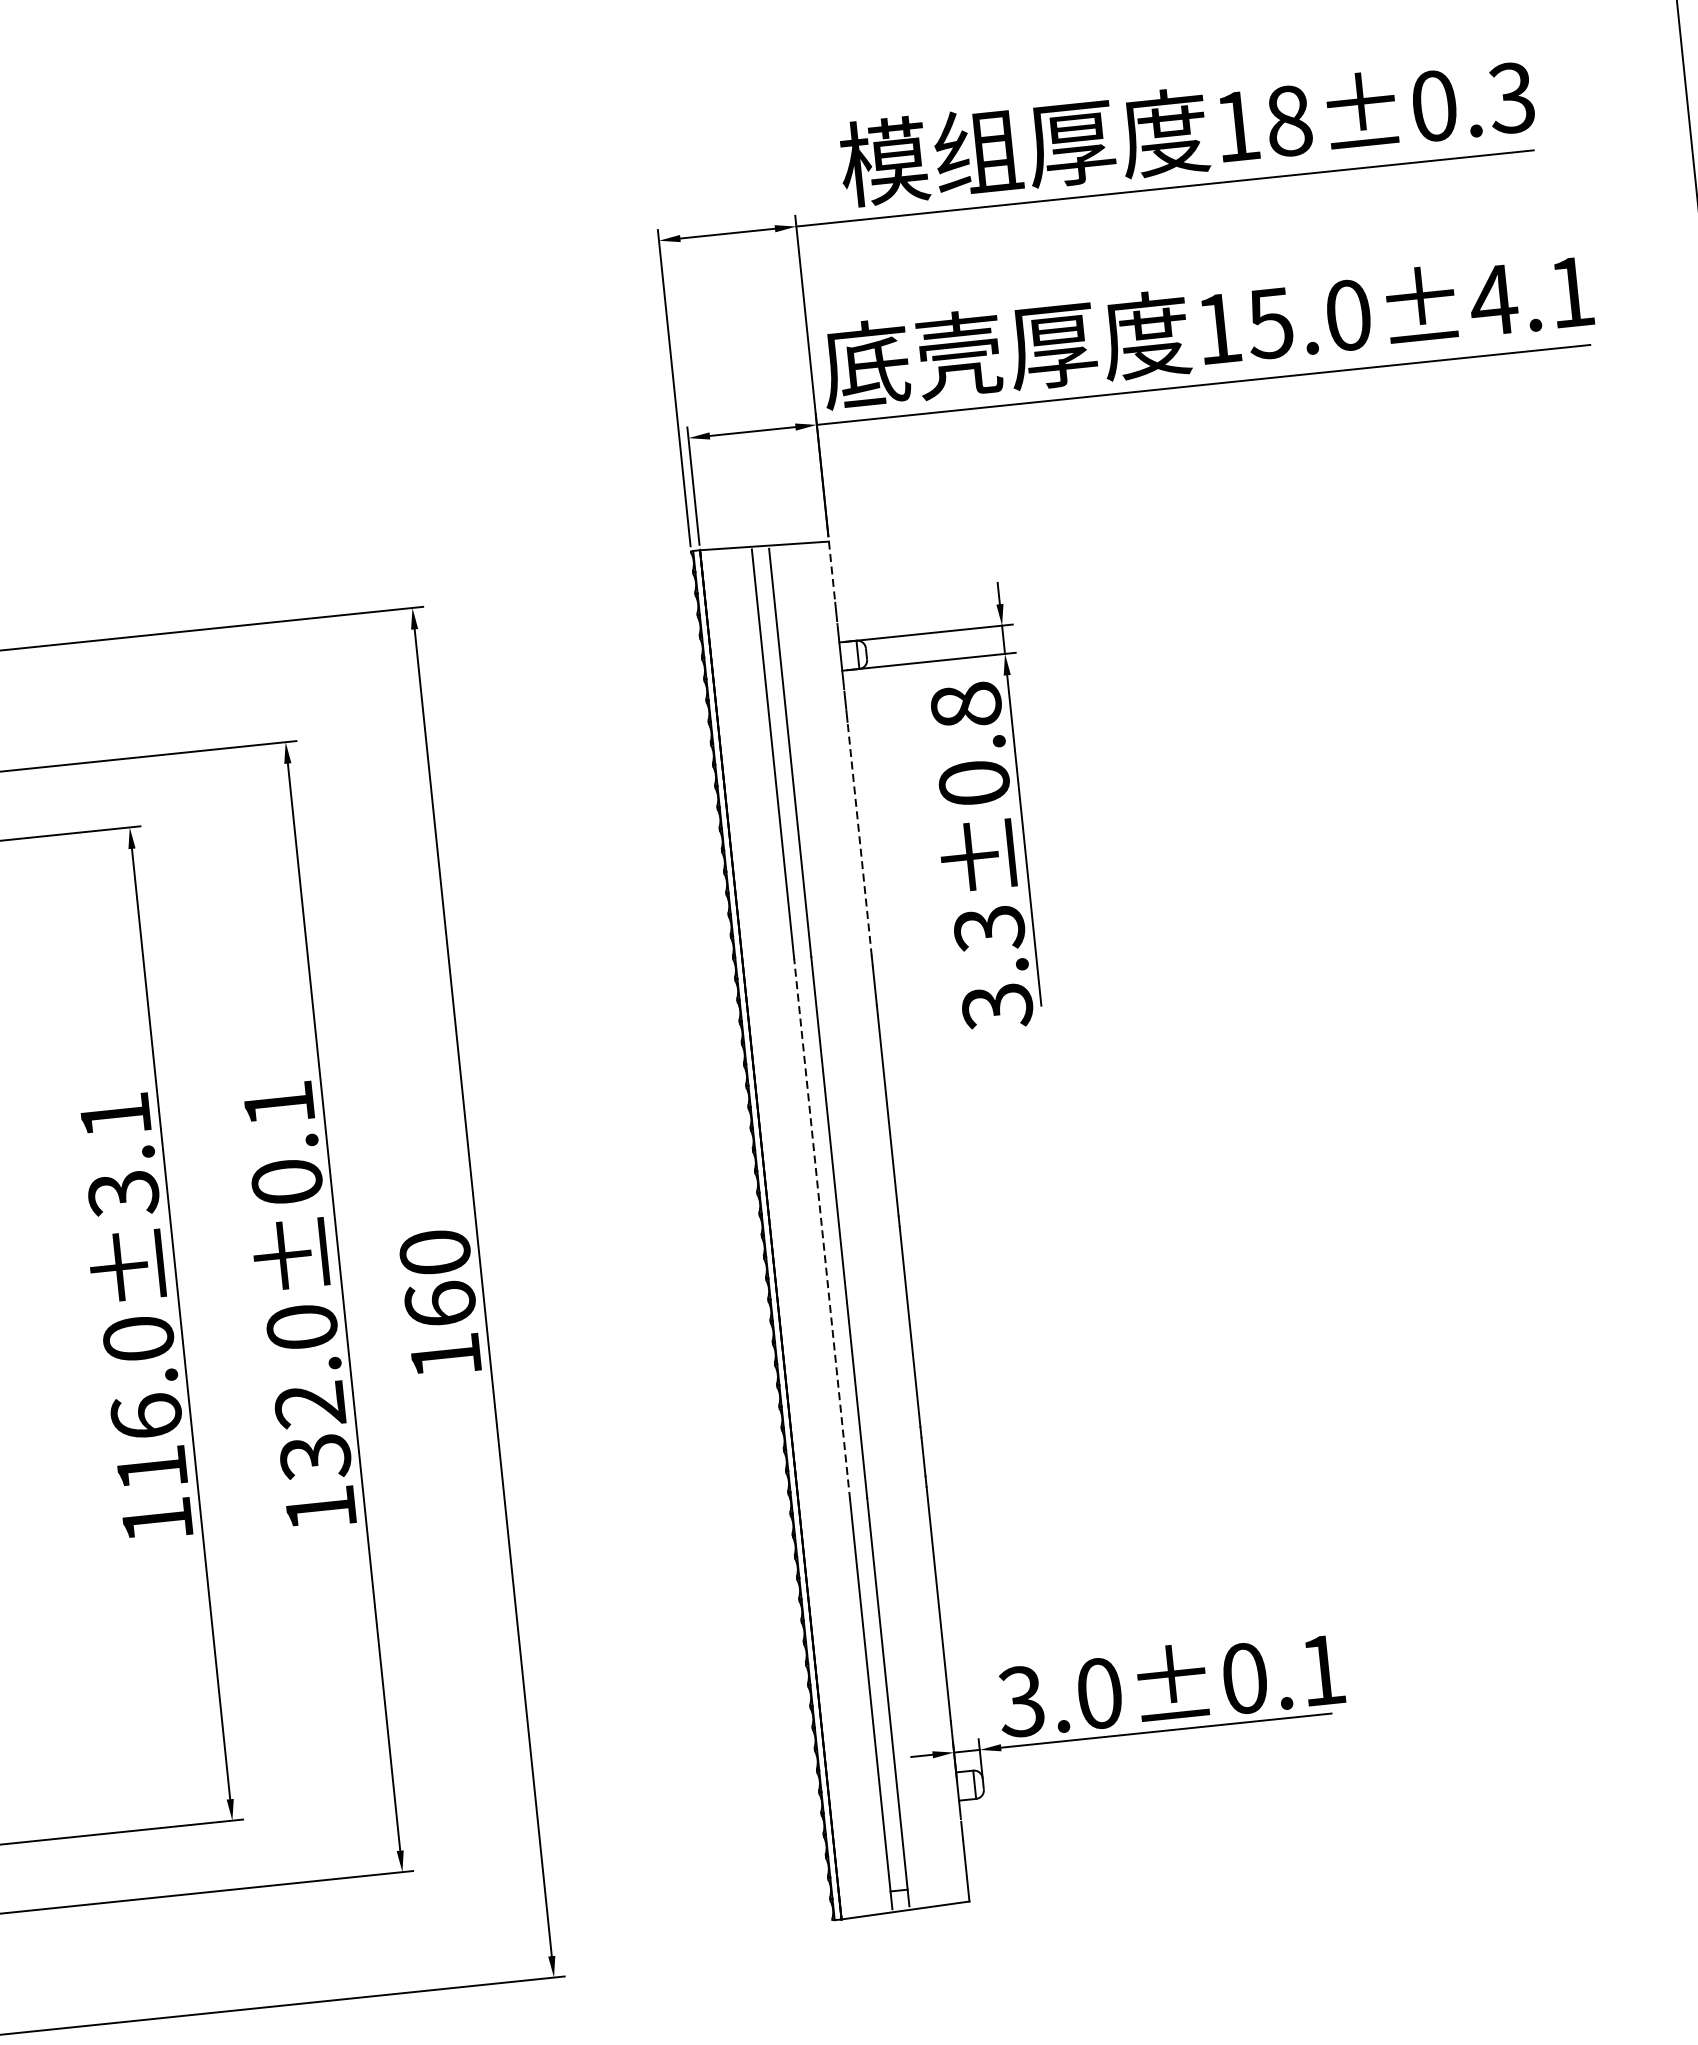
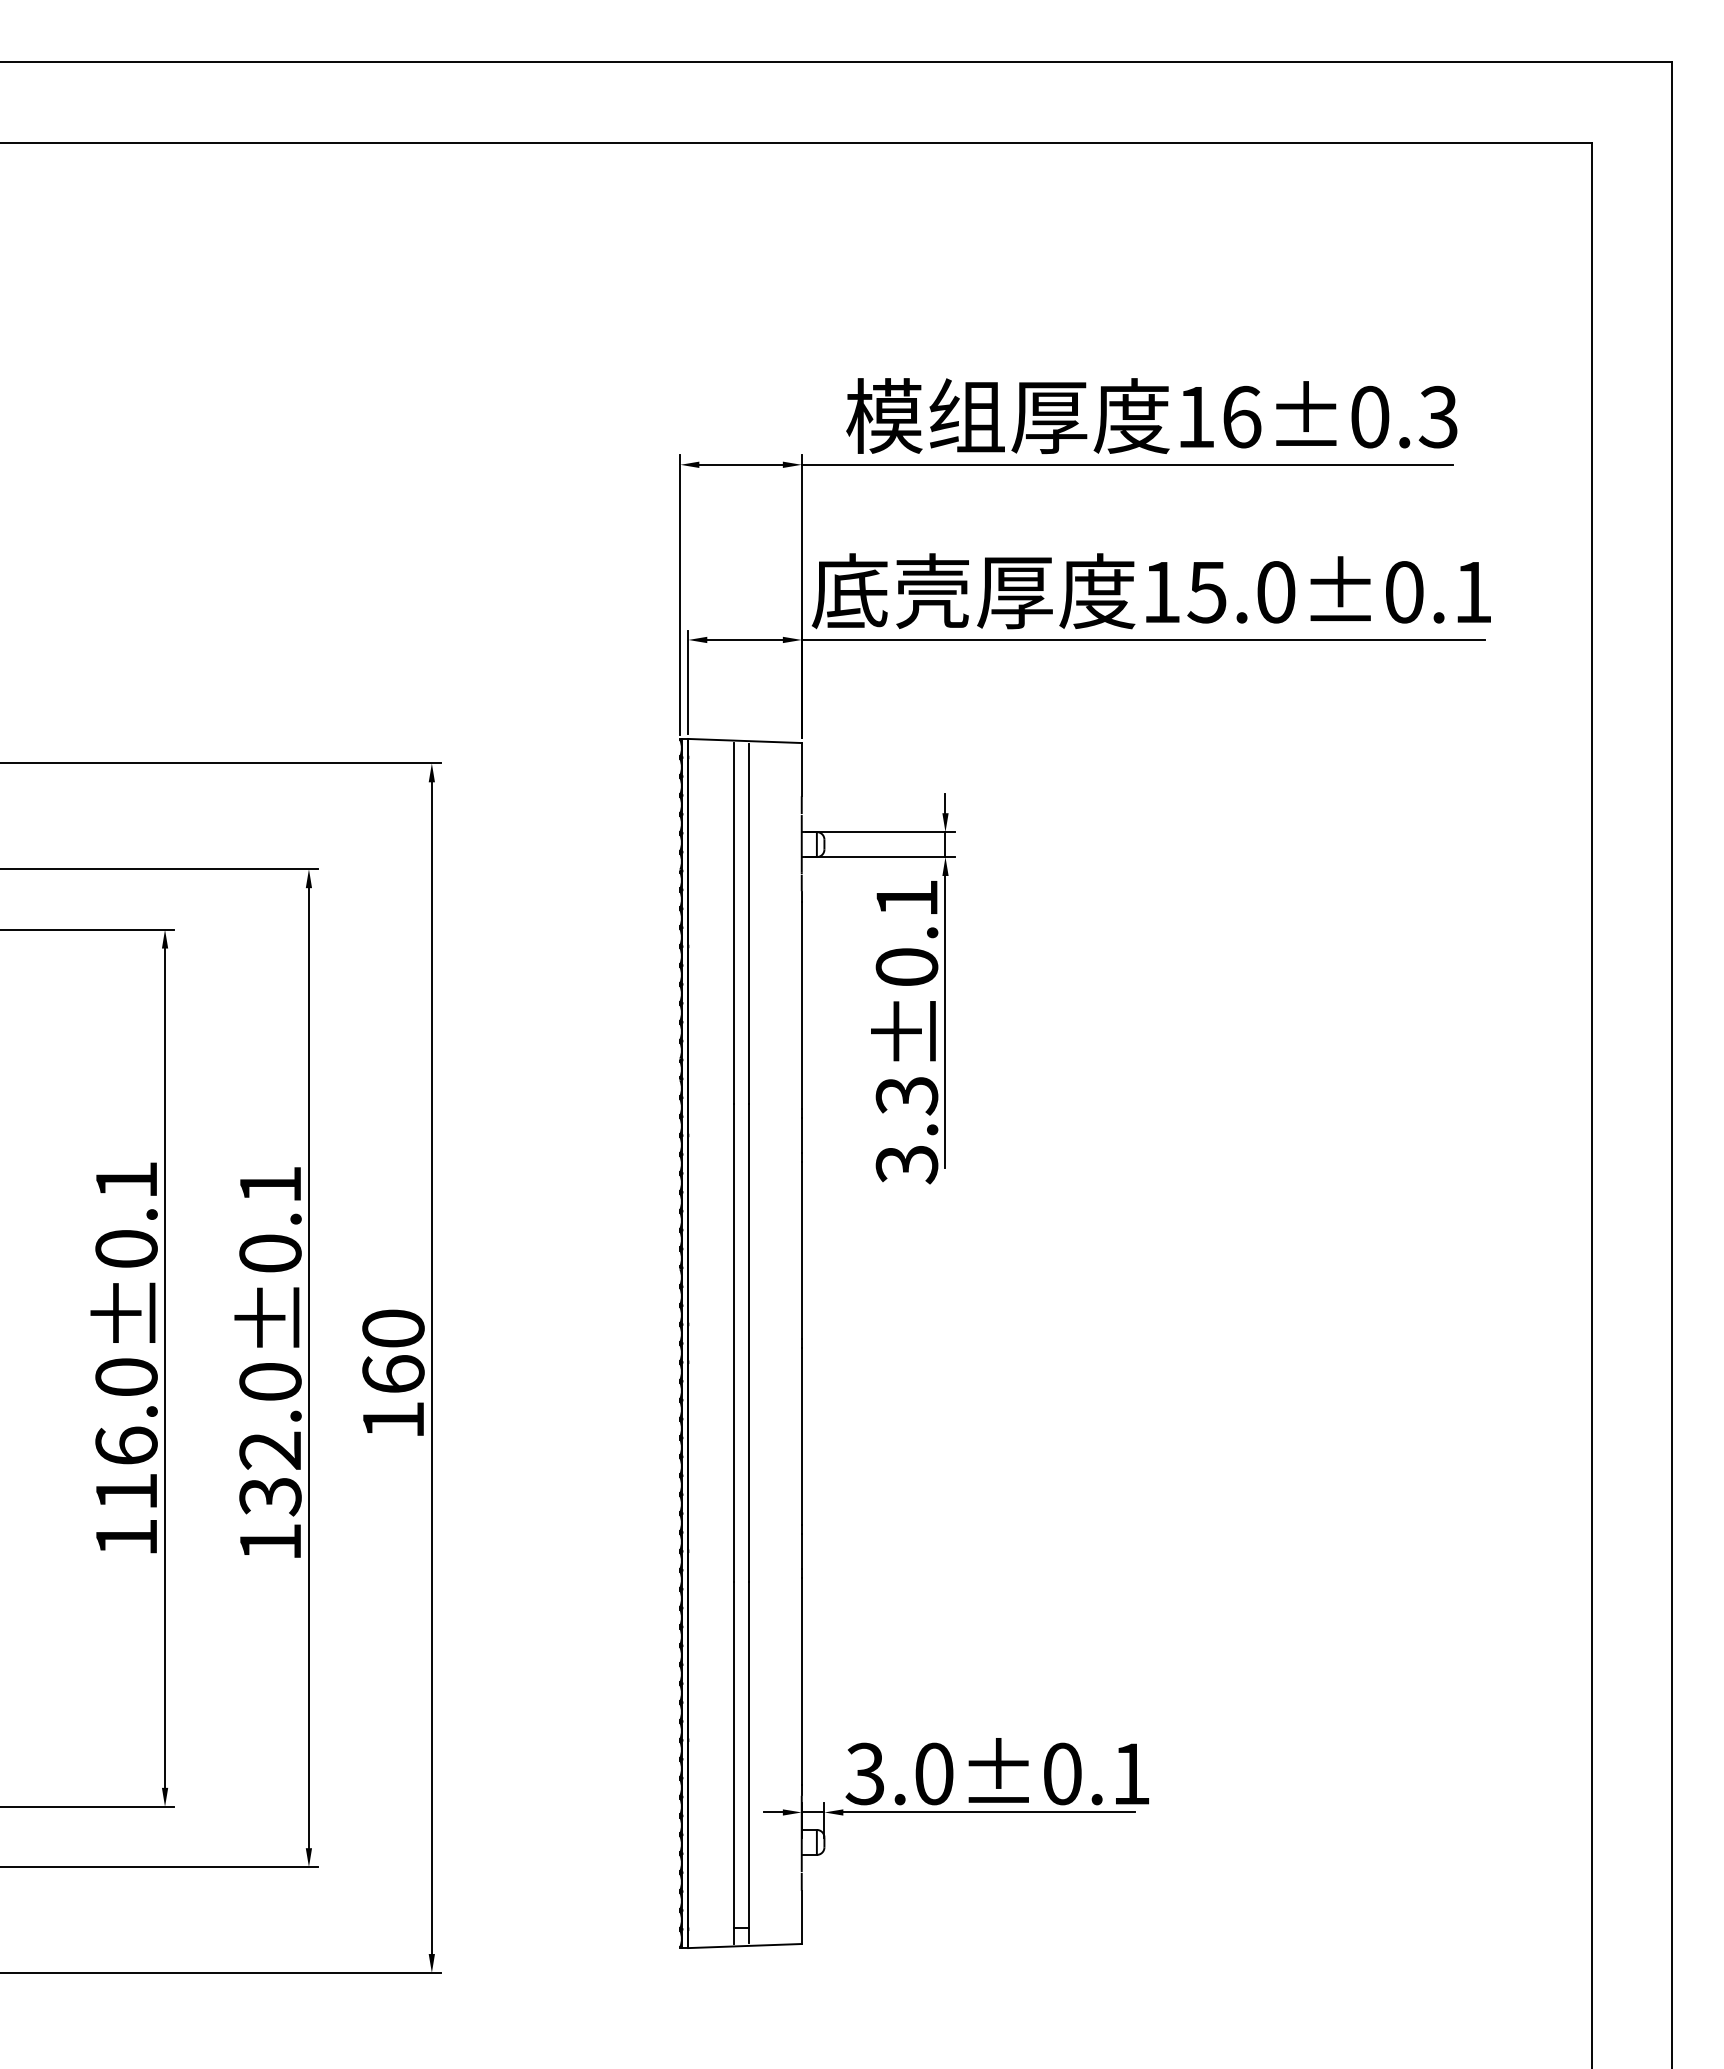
text: (1289, 120) -> (1242, 416), 18±0.3 -> 16±0.3
text: (1492, 300) -> (1403, 592), 15.0±4.1 -> 15.0±0.1
line: (831, 571) -> (801, 769), dashed -> solid
text: (966, 705) -> (907, 898), 3.3±0.8 -> 3.3±0.1
line: (859, 838) -> (801, 1005), dashed -> solid
text: (123, 1194) -> (126, 1249), 116.0±3.1 -> 116.0±0.1
line: (821, 1229) -> (733, 1343), dashed -> solid

